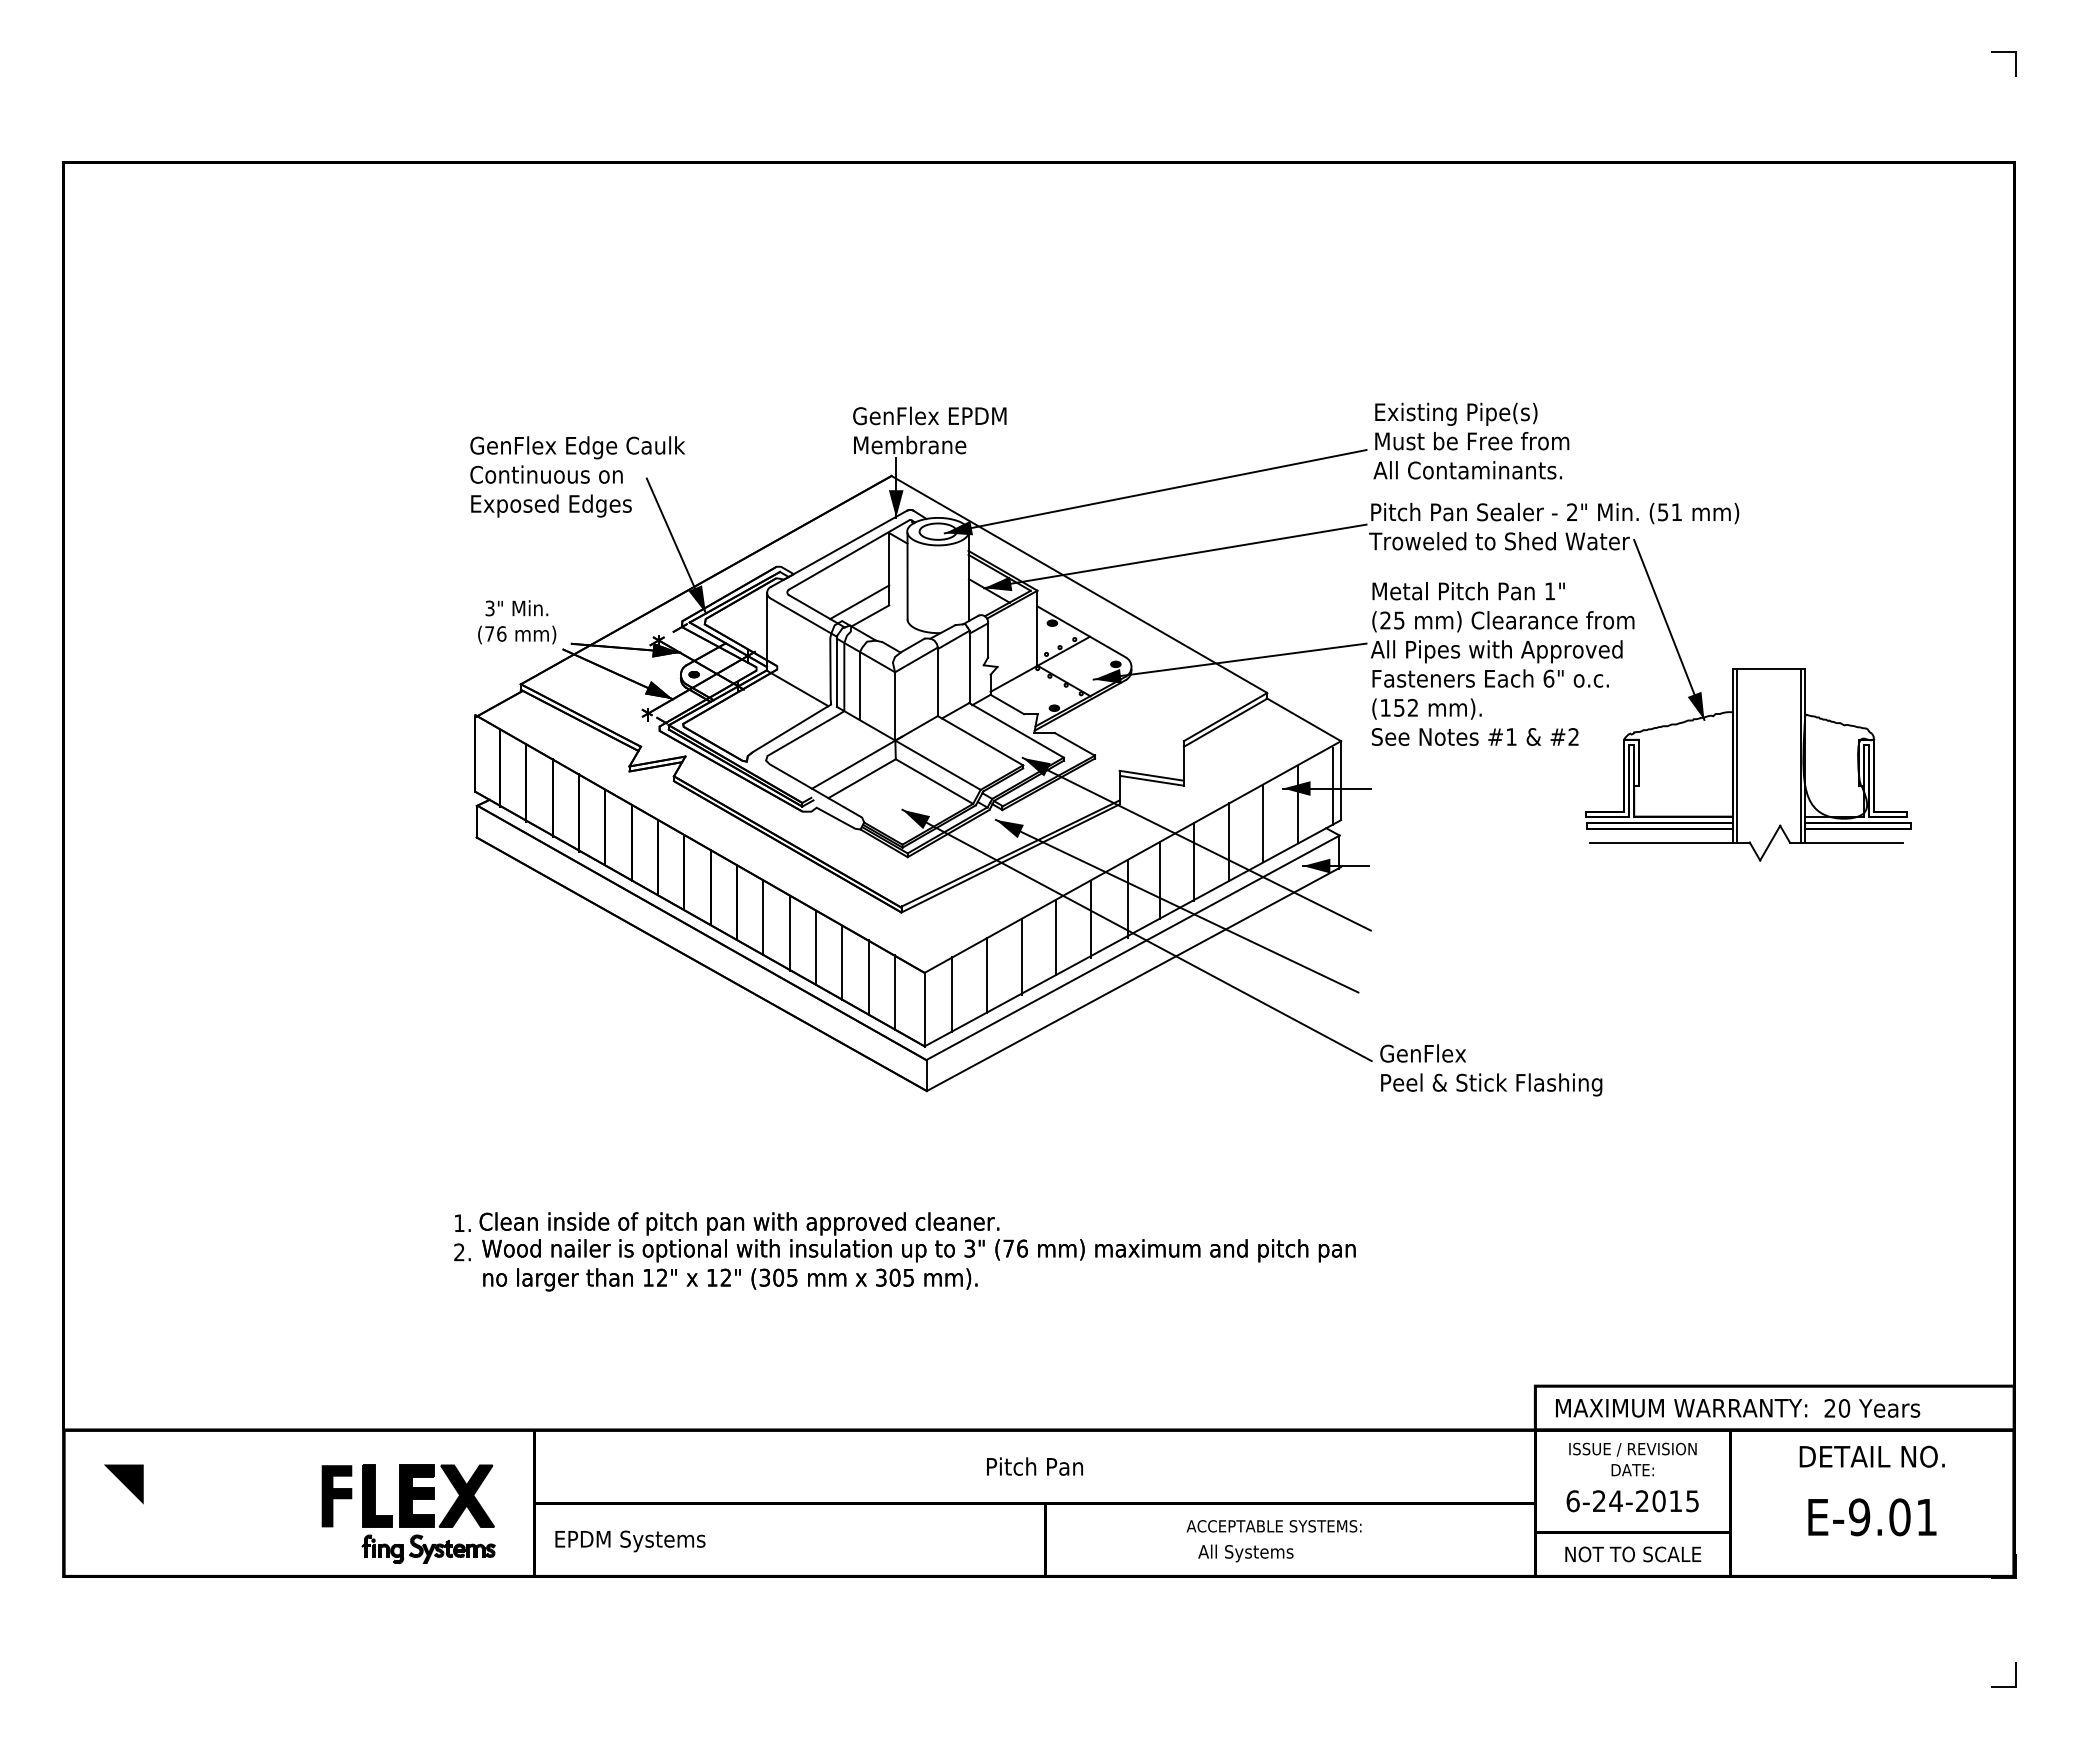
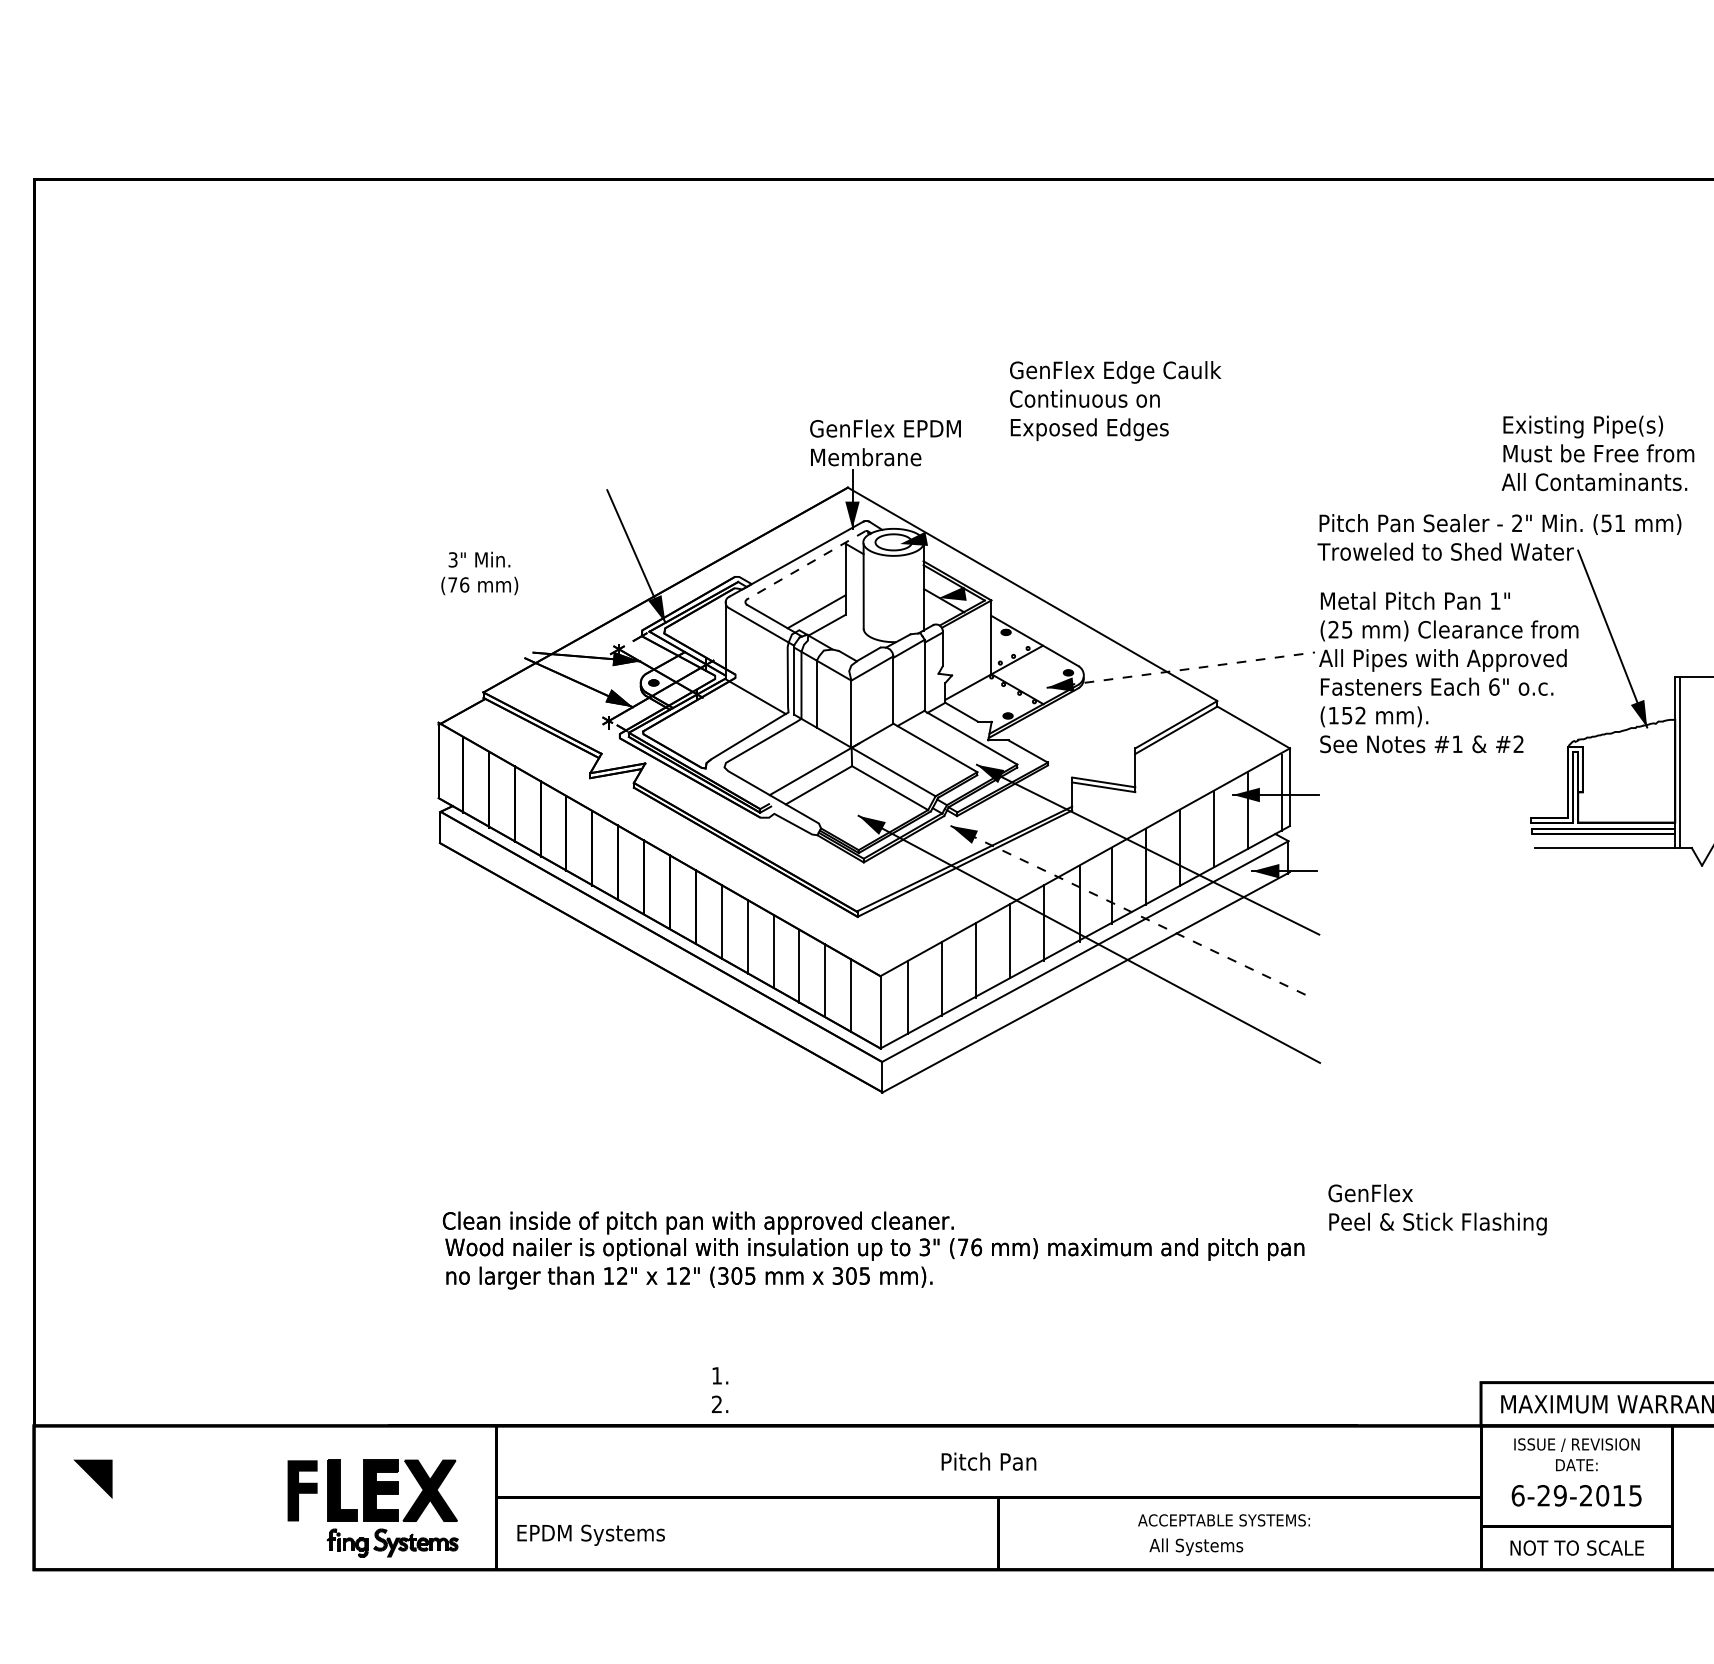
text: (1471, 440) -> (1598, 452), moved
text: (577, 476) -> (1115, 400), moved
line: (1155, 491) -> (1107, 502), removed
line: (849, 554) -> (806, 564), solid -> dashed
line: (1175, 556) -> (1127, 566), removed
text: (517, 622) -> (480, 573), moved
line: (1230, 661) -> (1181, 670), solid -> dashed
line: (1177, 906) -> (1129, 910), solid -> dashed
text: (1491, 1070) -> (1437, 1209), moved
text: (462, 1237) -> (720, 1389), moved
text: (1615, 1501) -> (1559, 1496), 6-24-2015 -> 6-29-2015

